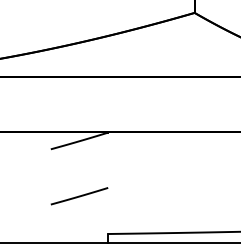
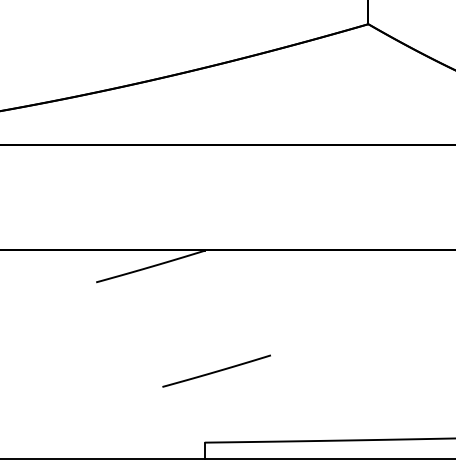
line: (79, 196) -> (216, 371), moved

